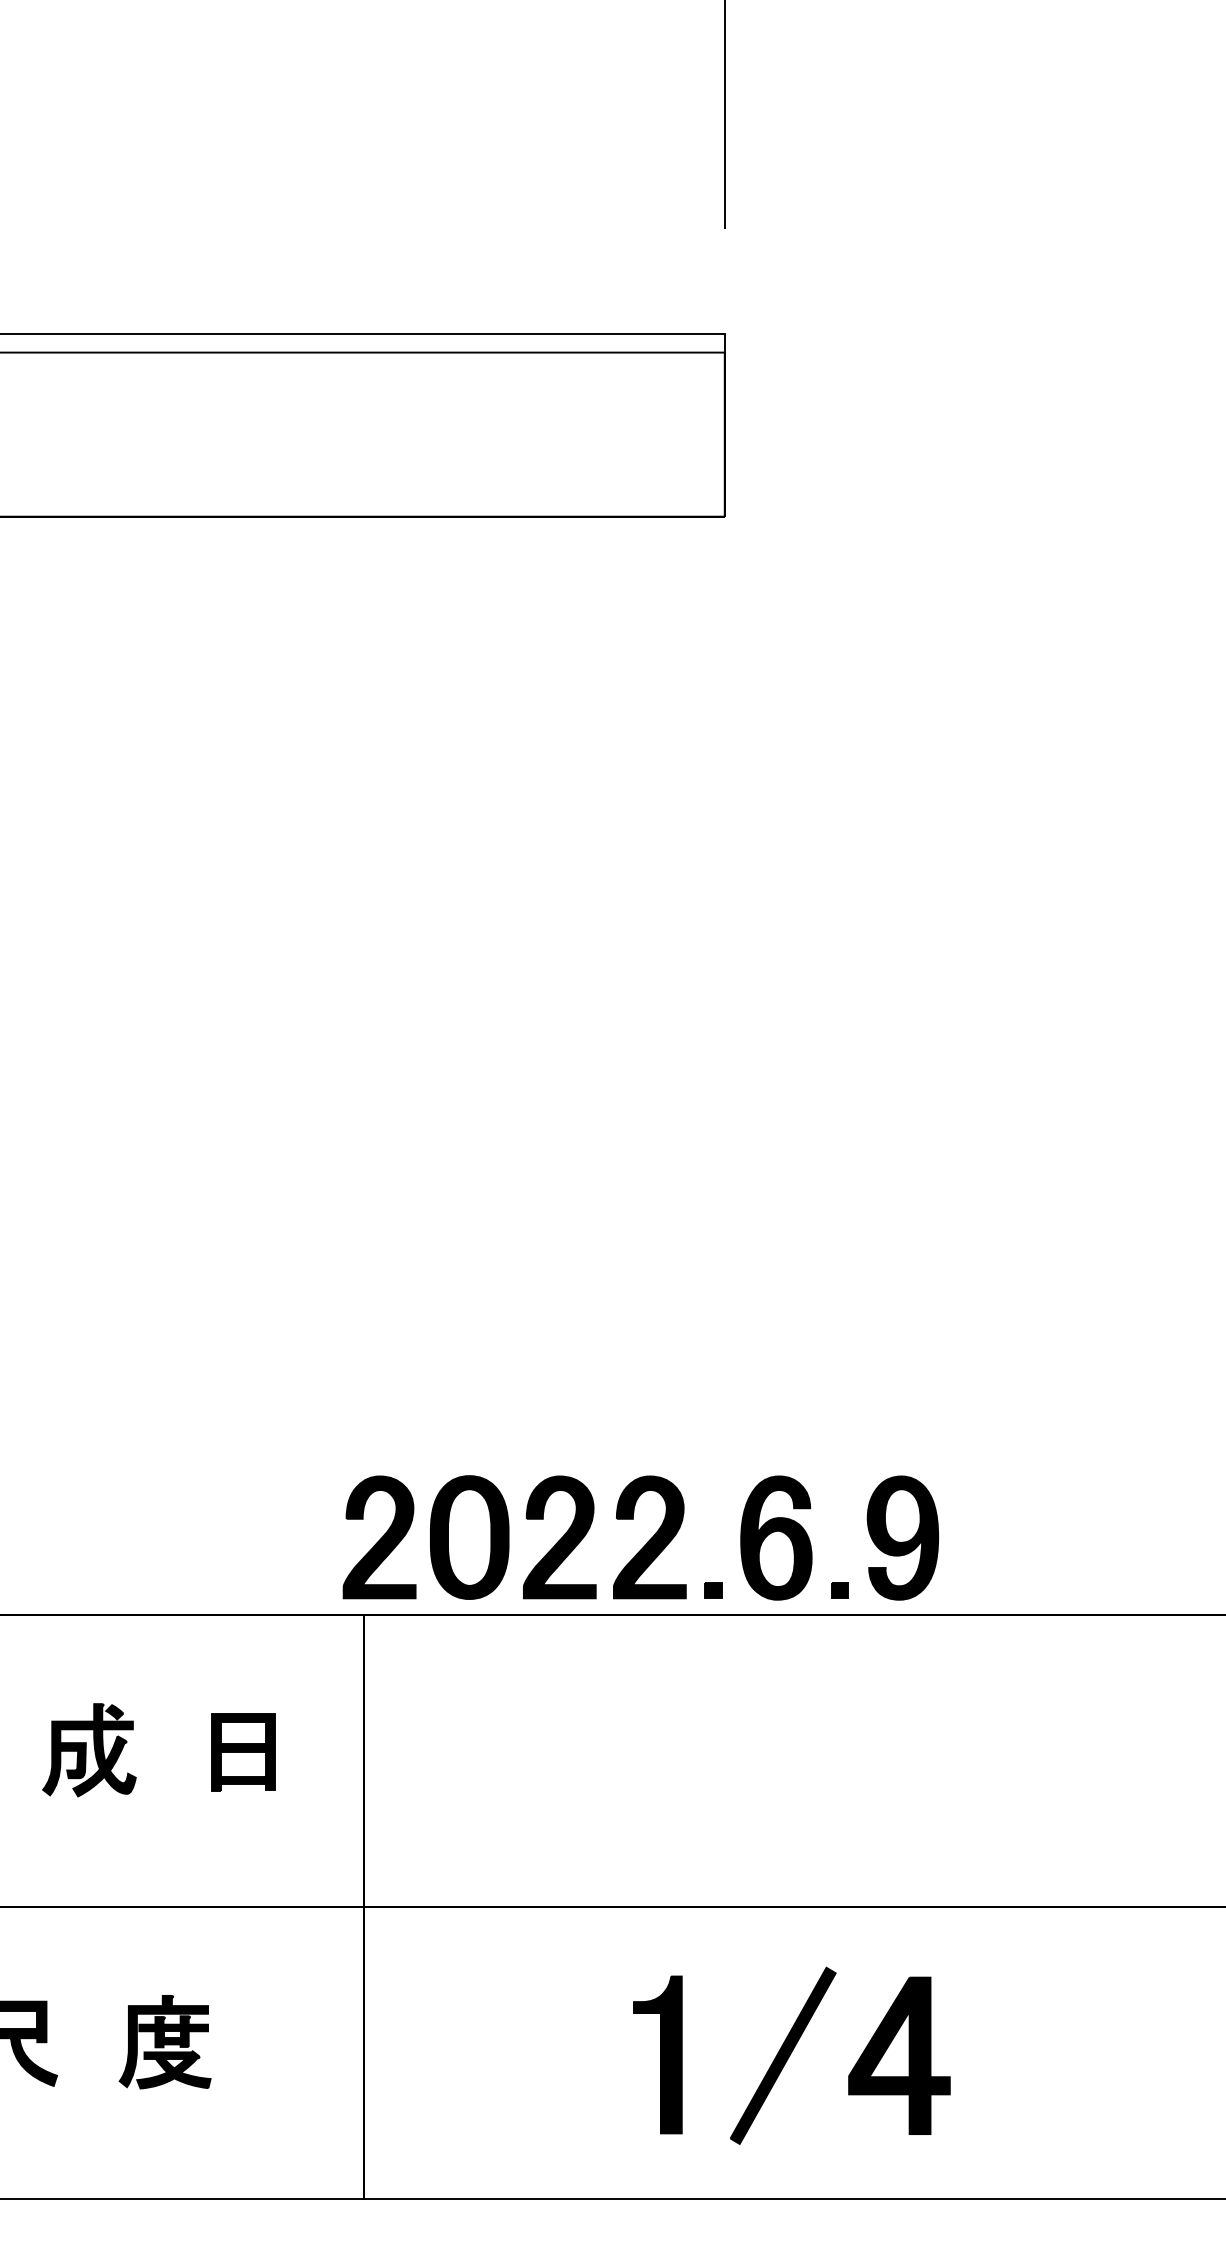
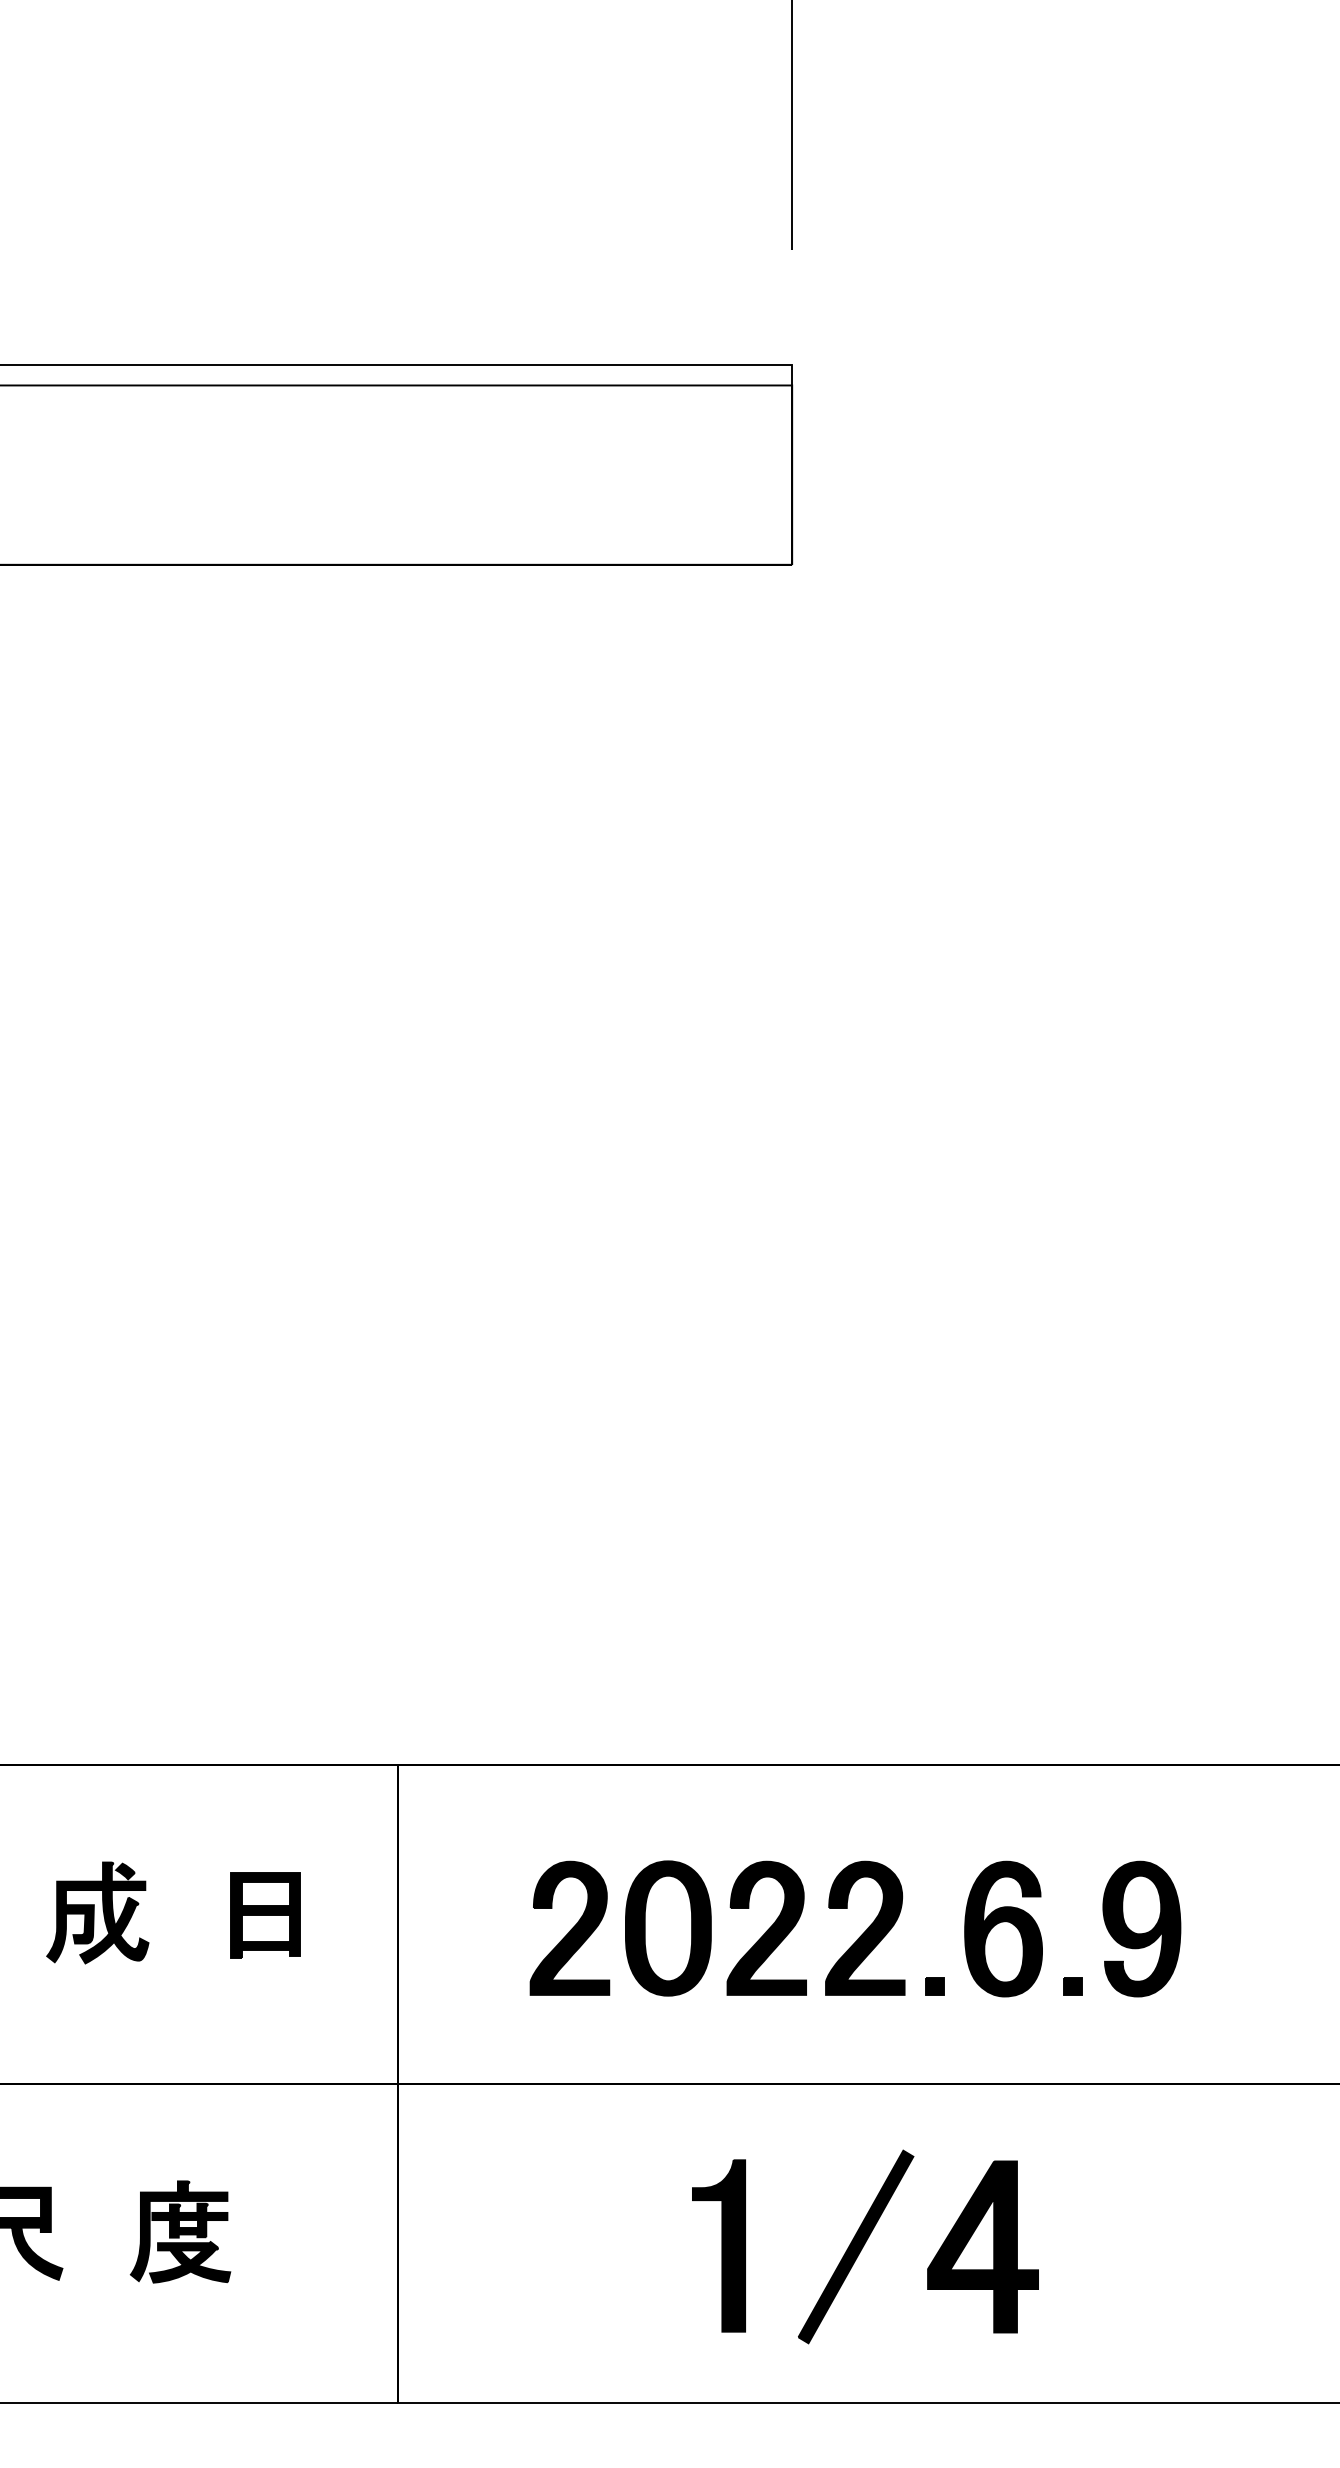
part: (646, 1543) -> (861, 1934), moved

